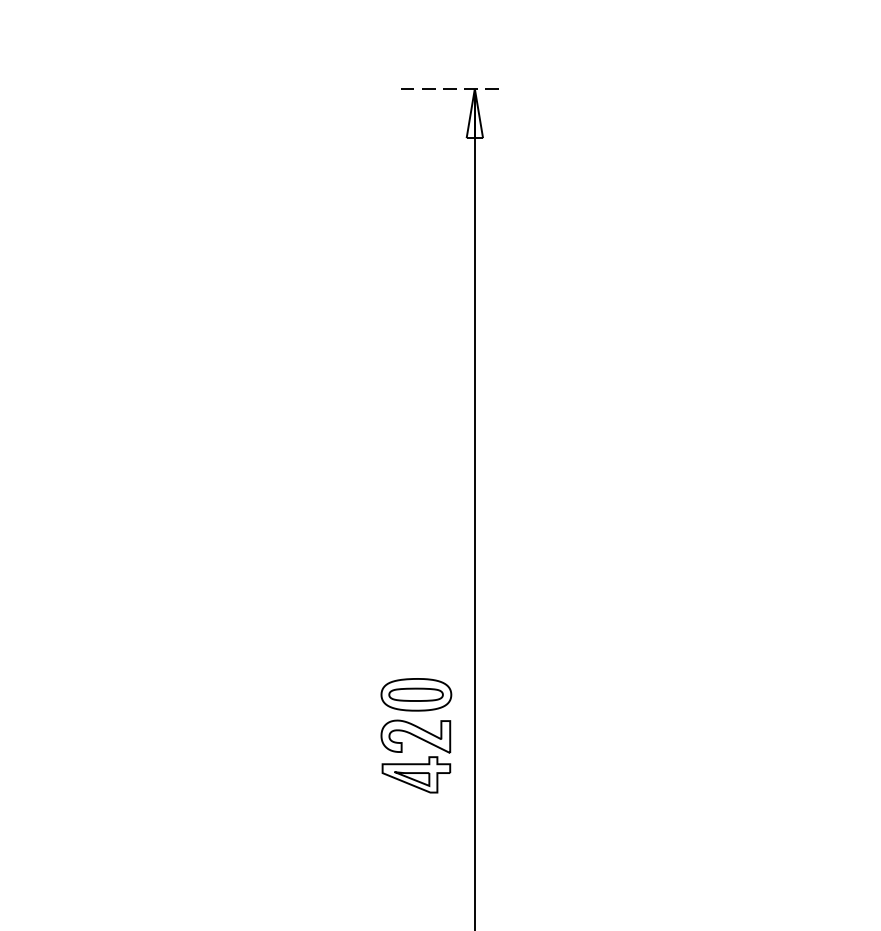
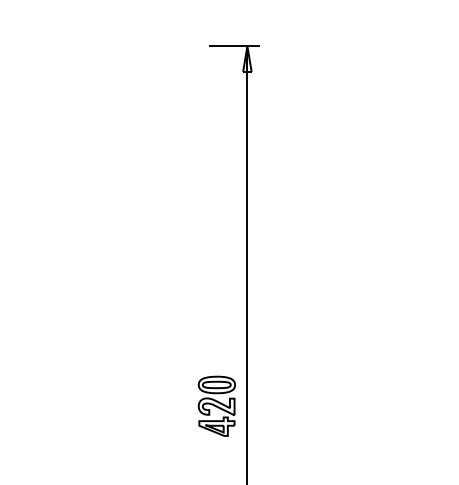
line: (450, 89) -> (234, 46), dashed -> solid
part: (415, 734) -> (216, 405), moved

